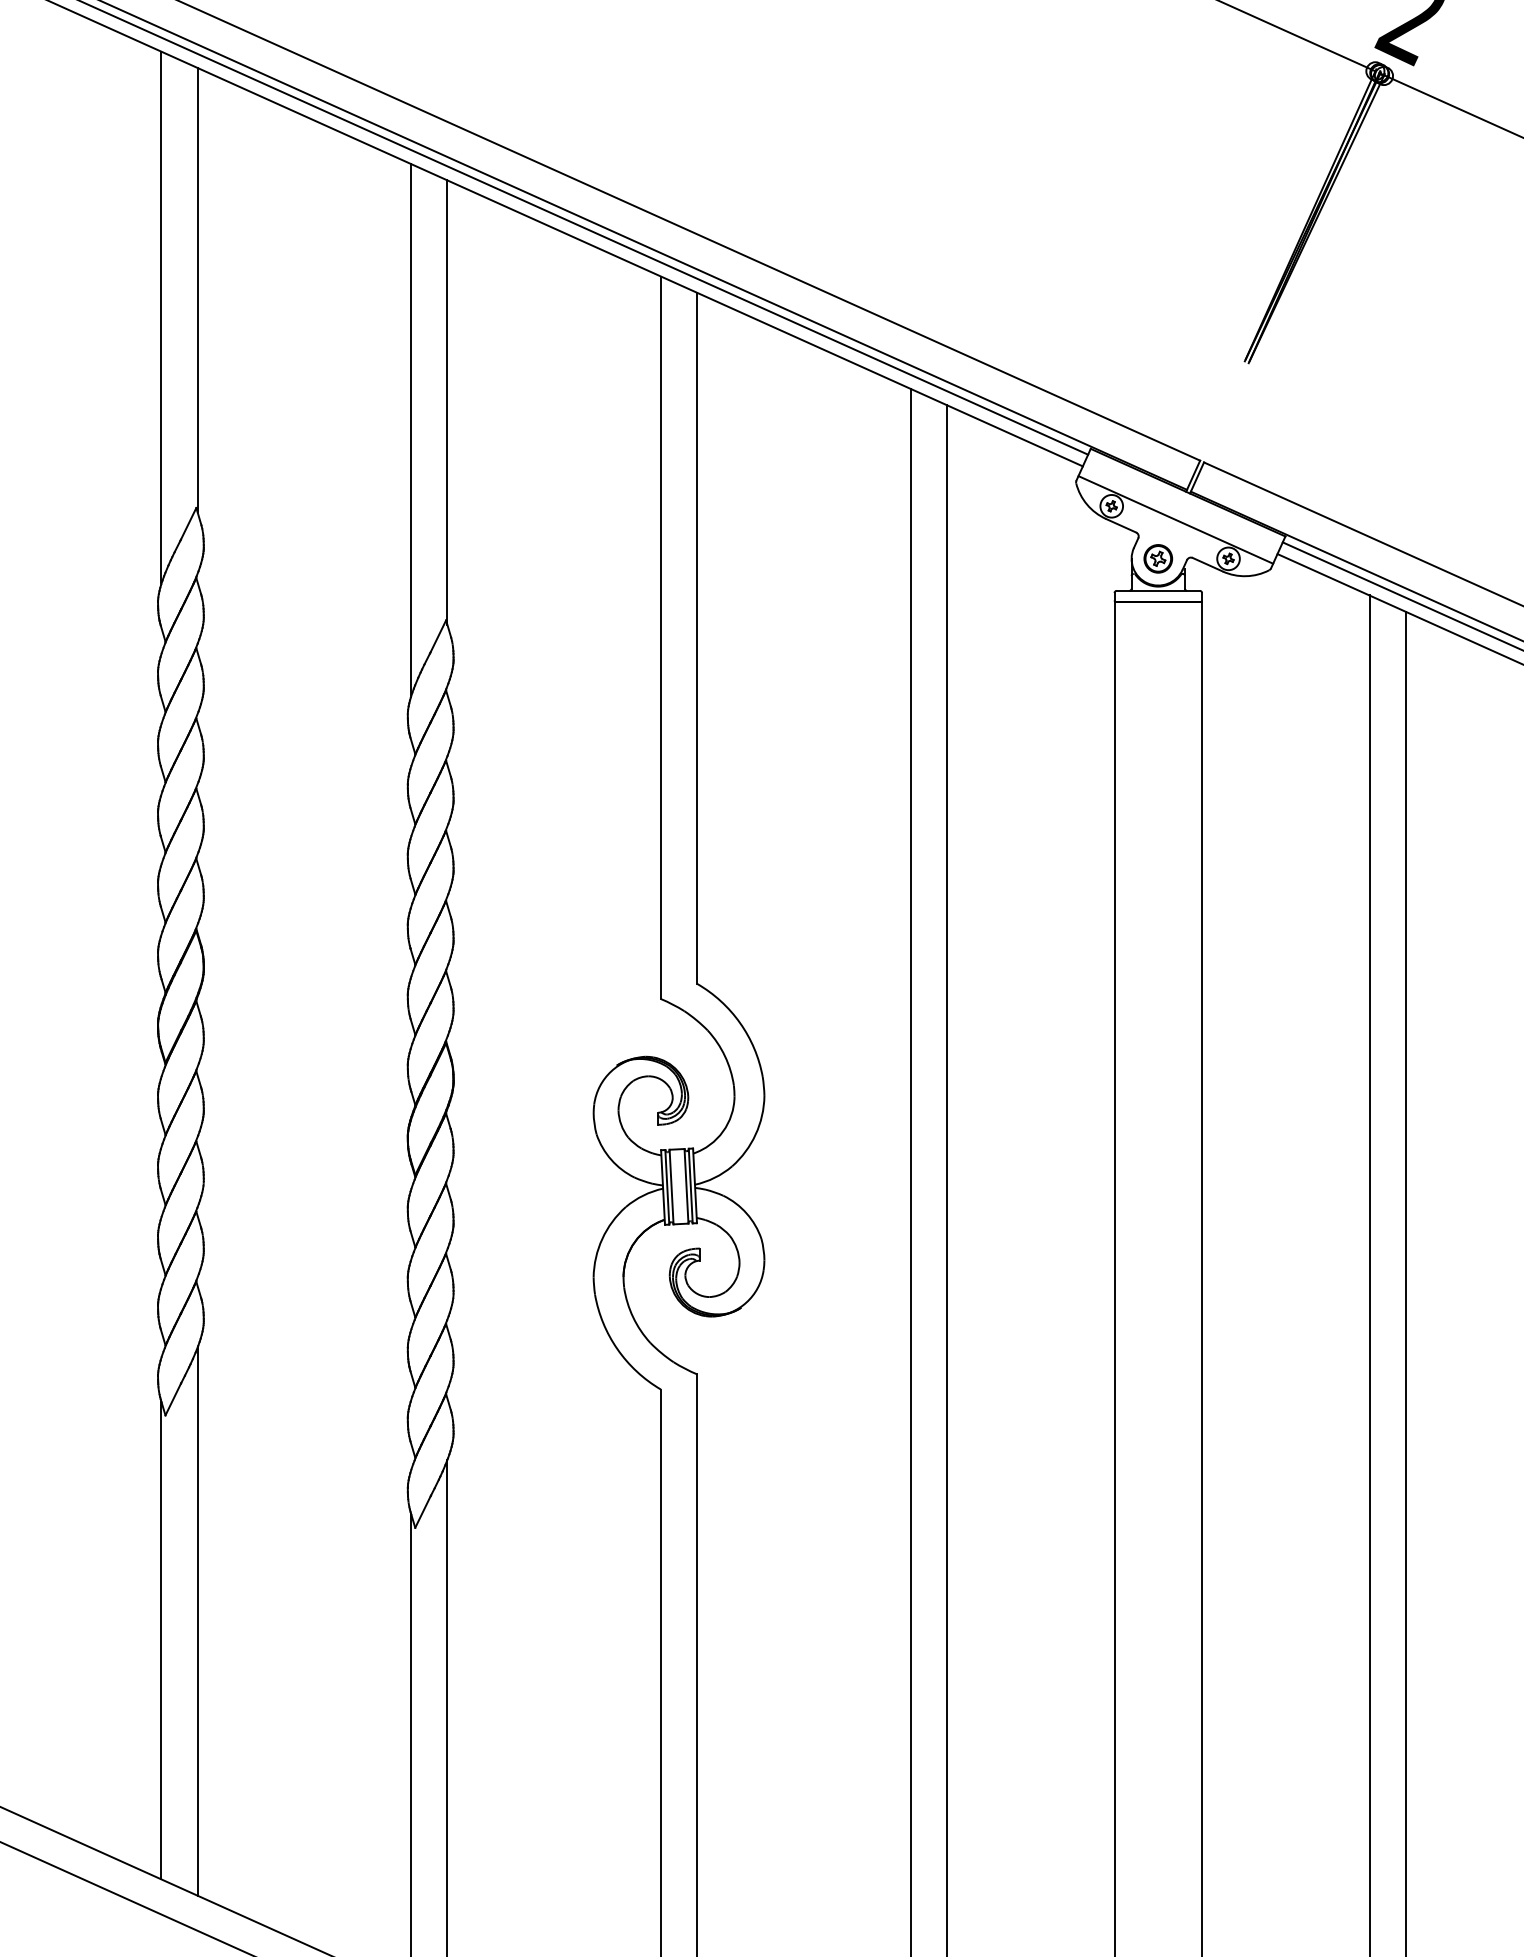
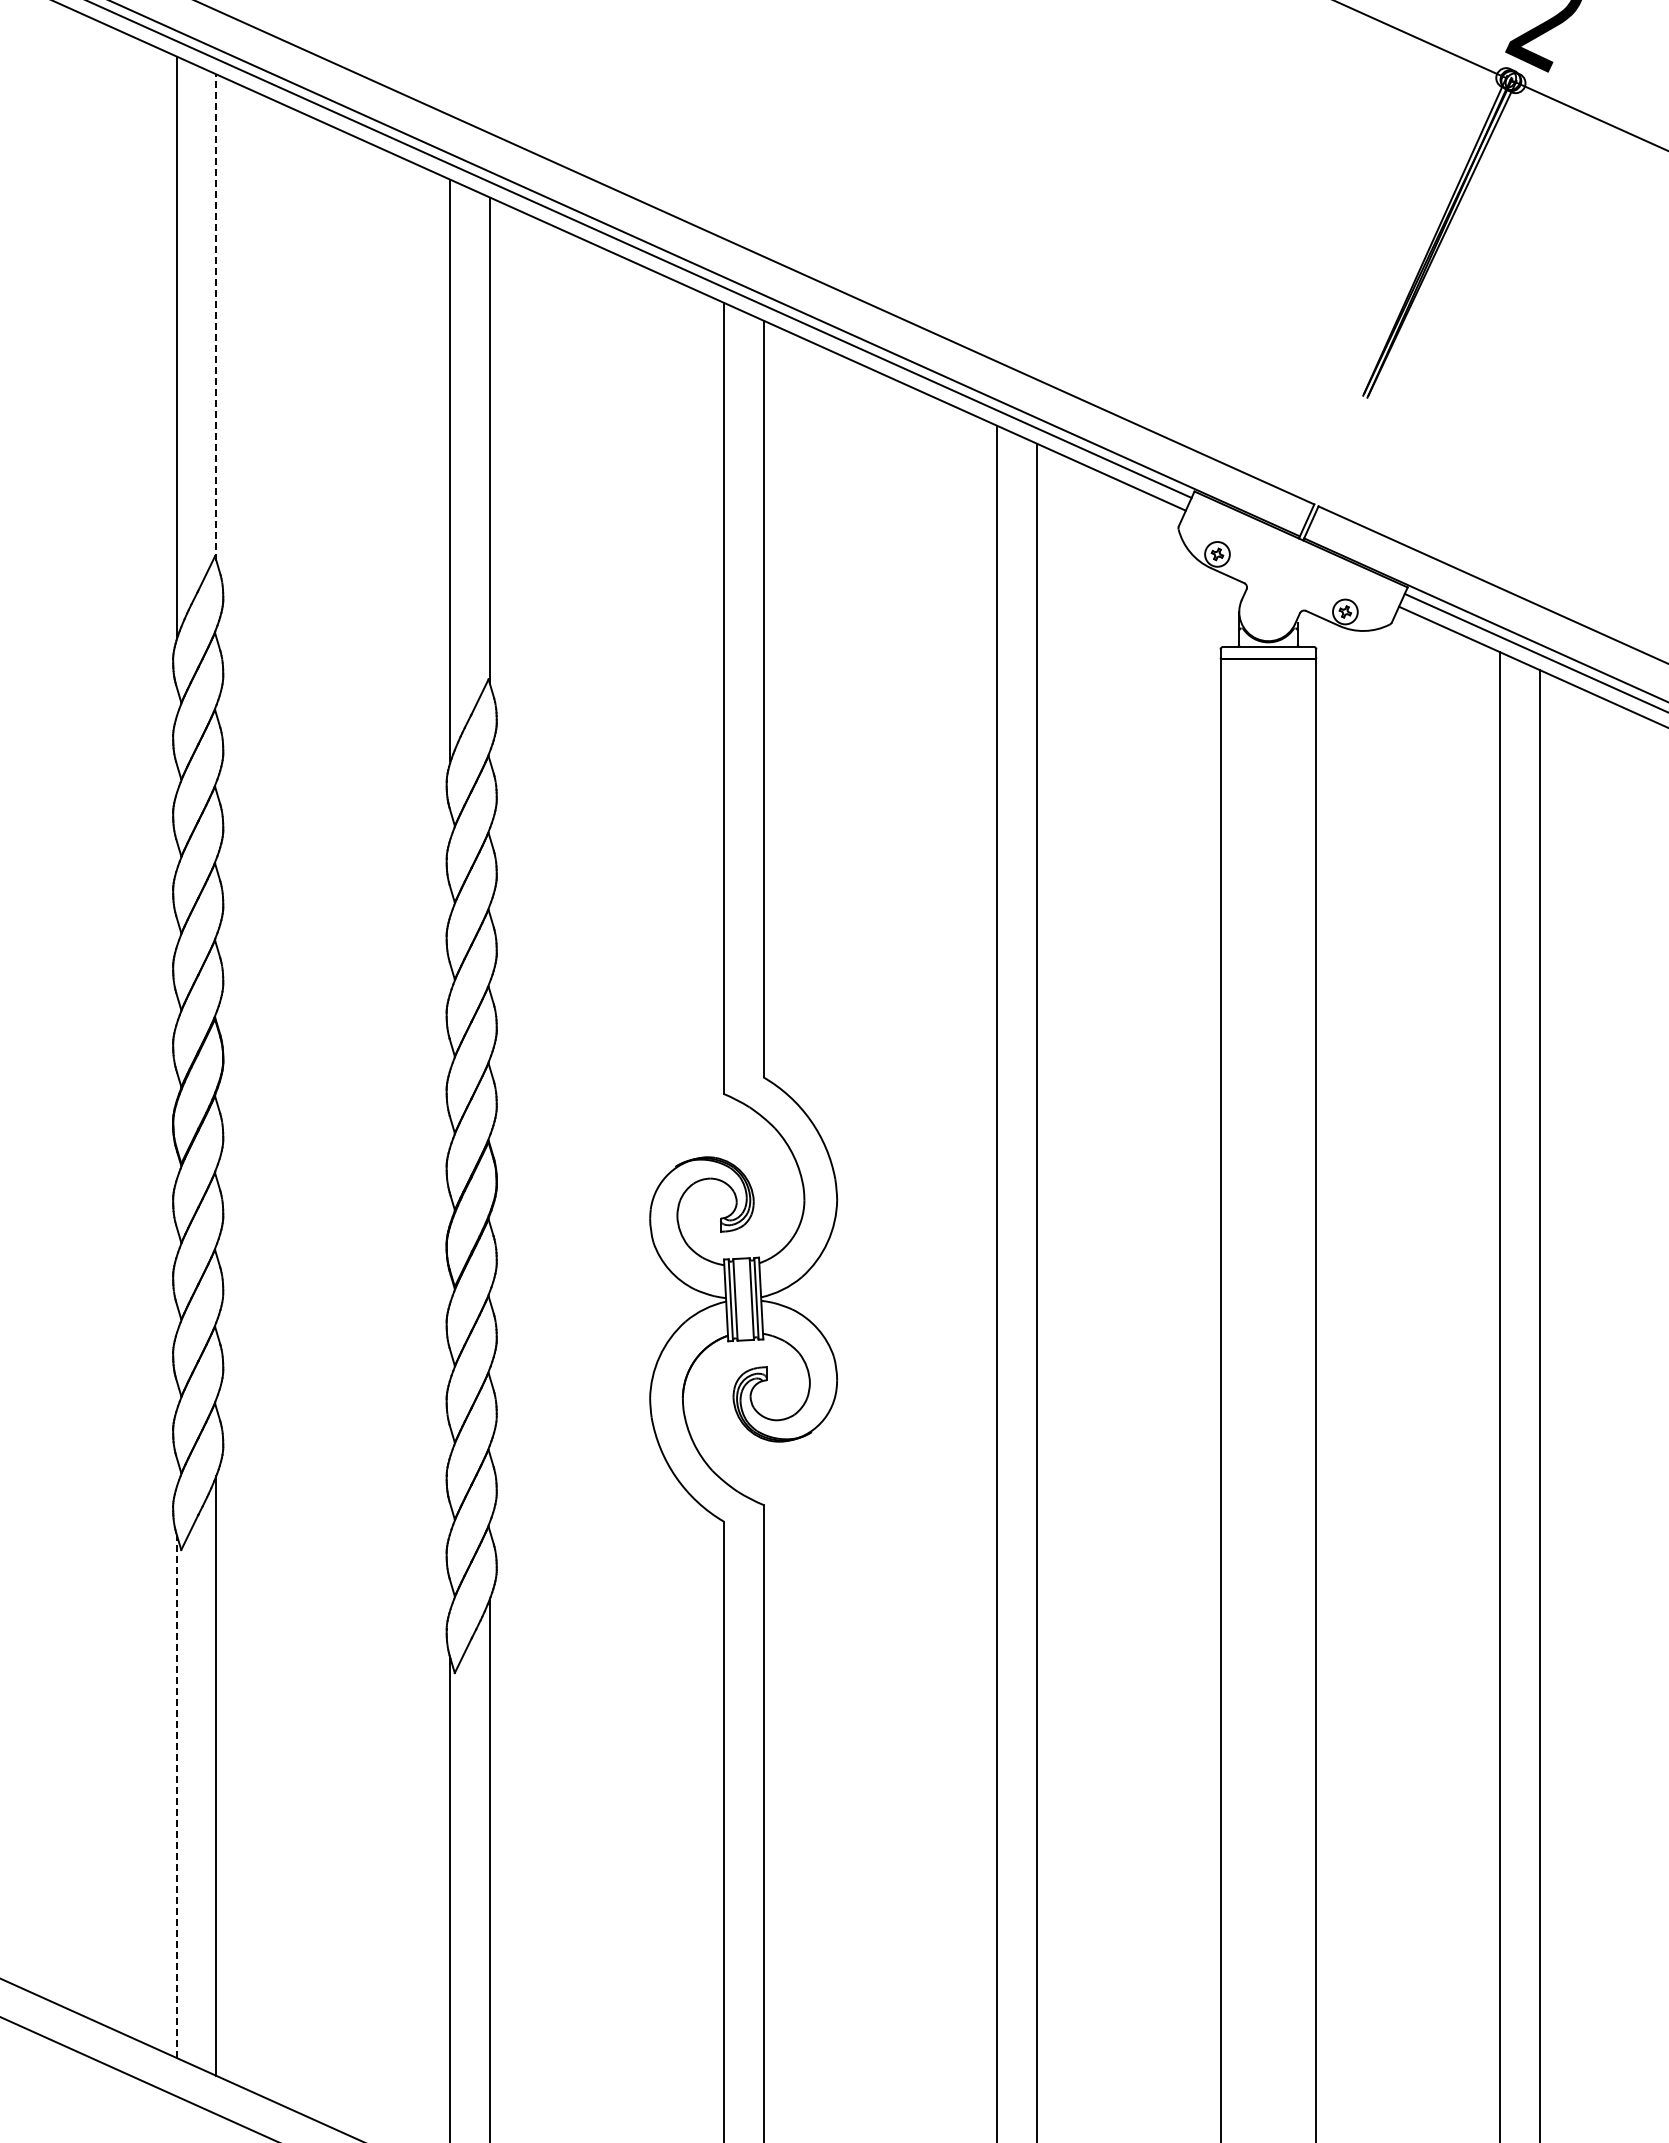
line: (197, 289) -> (216, 317), solid -> dashed
line: (1175, 520) -> (1287, 569), removed
part: (1158, 558) -> (1268, 611), removed
line: (161, 1640) -> (176, 1796), solid -> dashed

